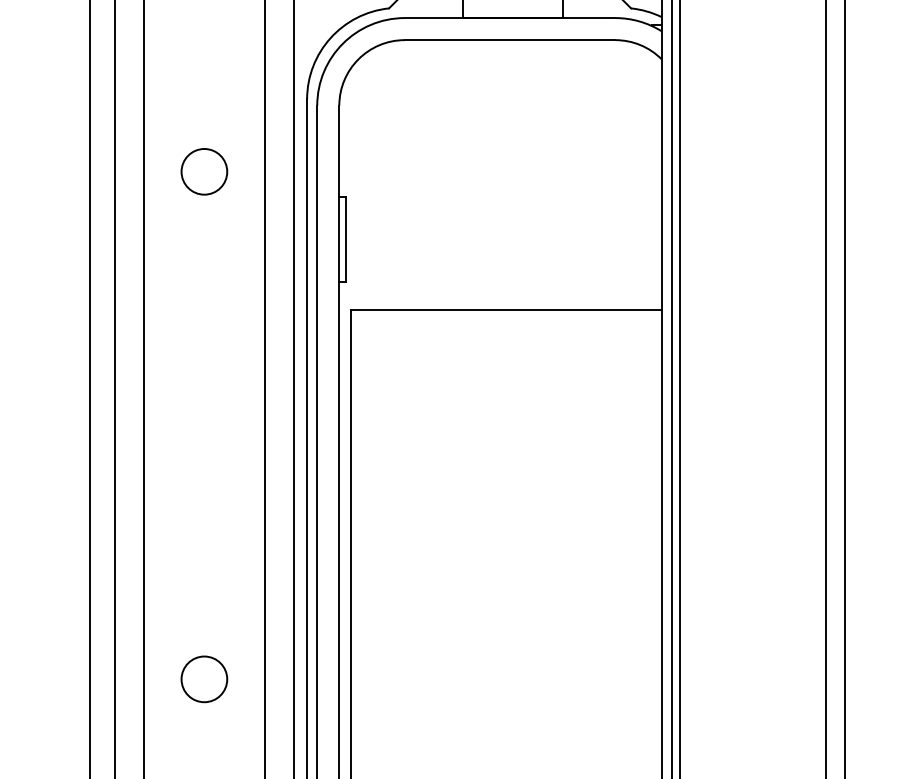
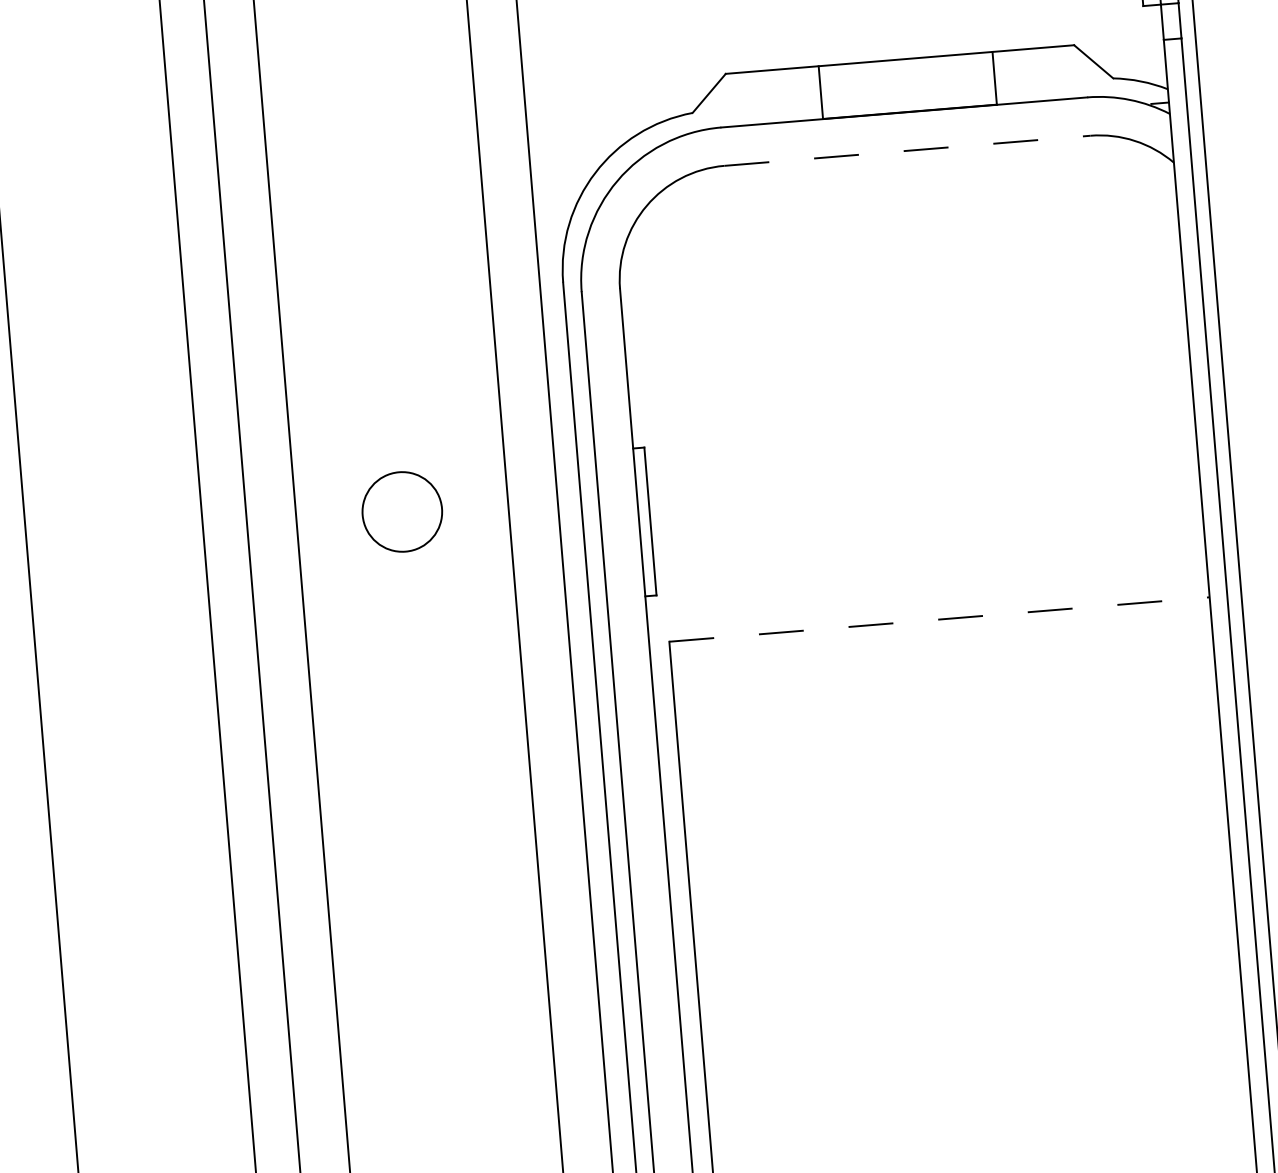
line: (510, 40) -> (908, 151), solid -> dashed
circle: (204, 171) -> (402, 511), moved
line: (506, 309) -> (939, 619), solid -> dashed

